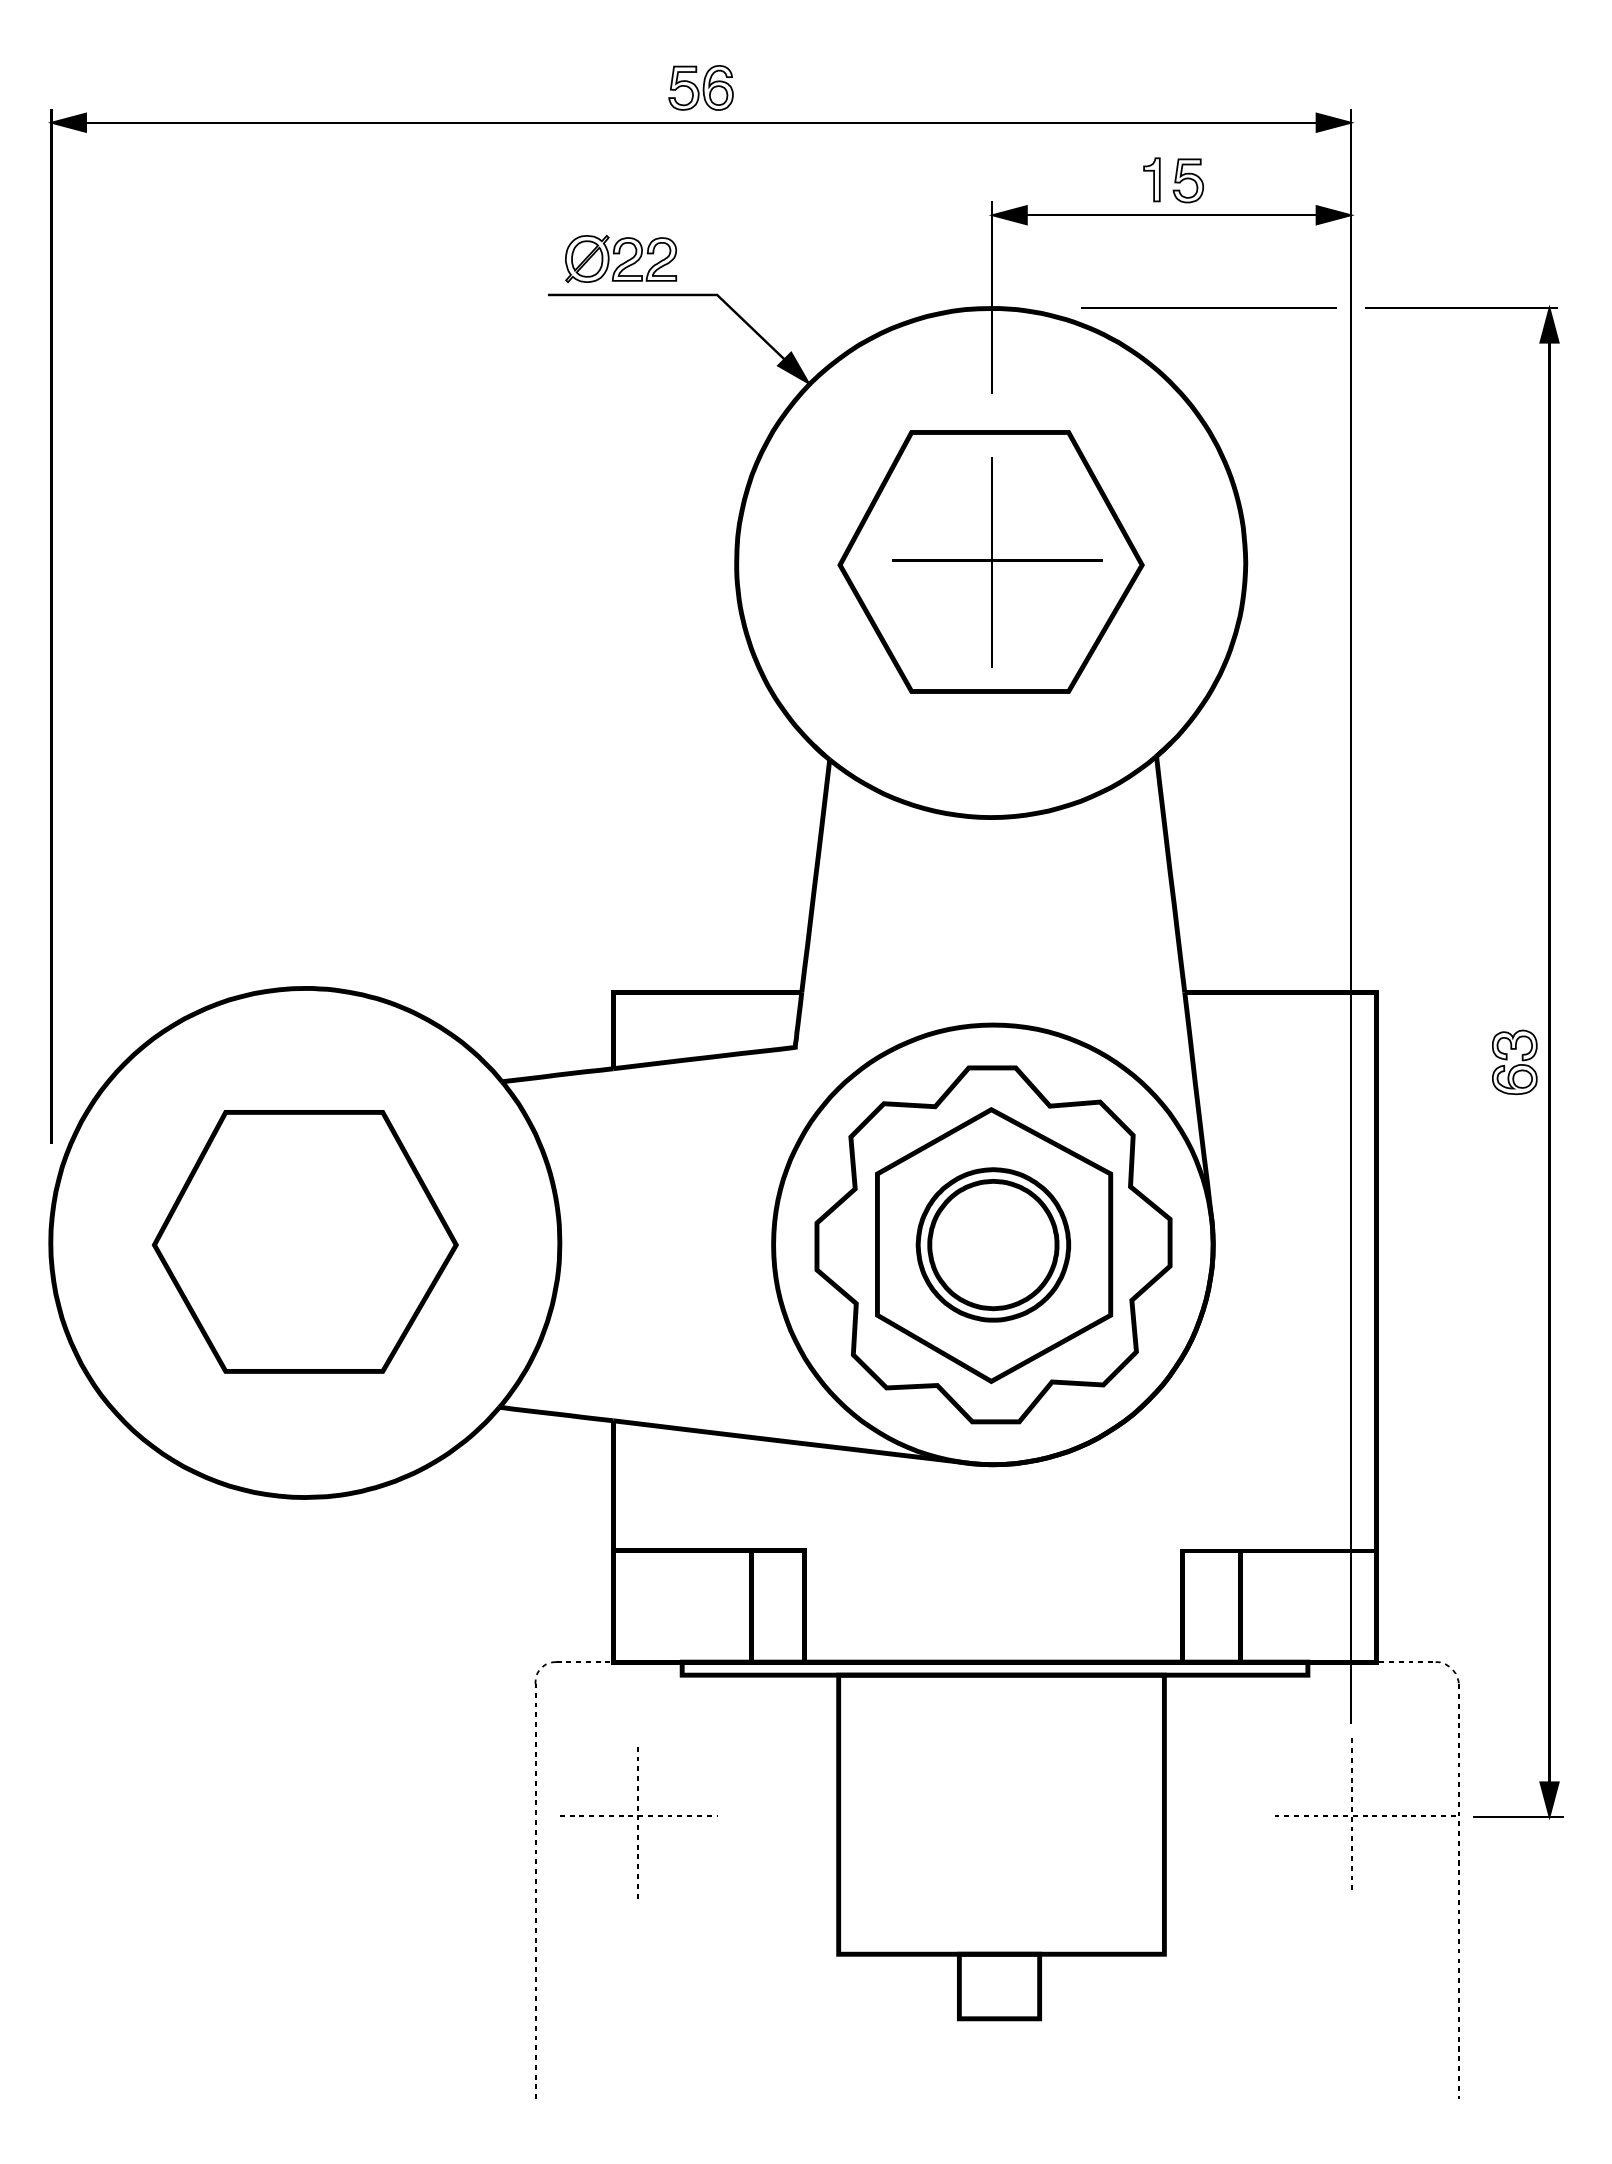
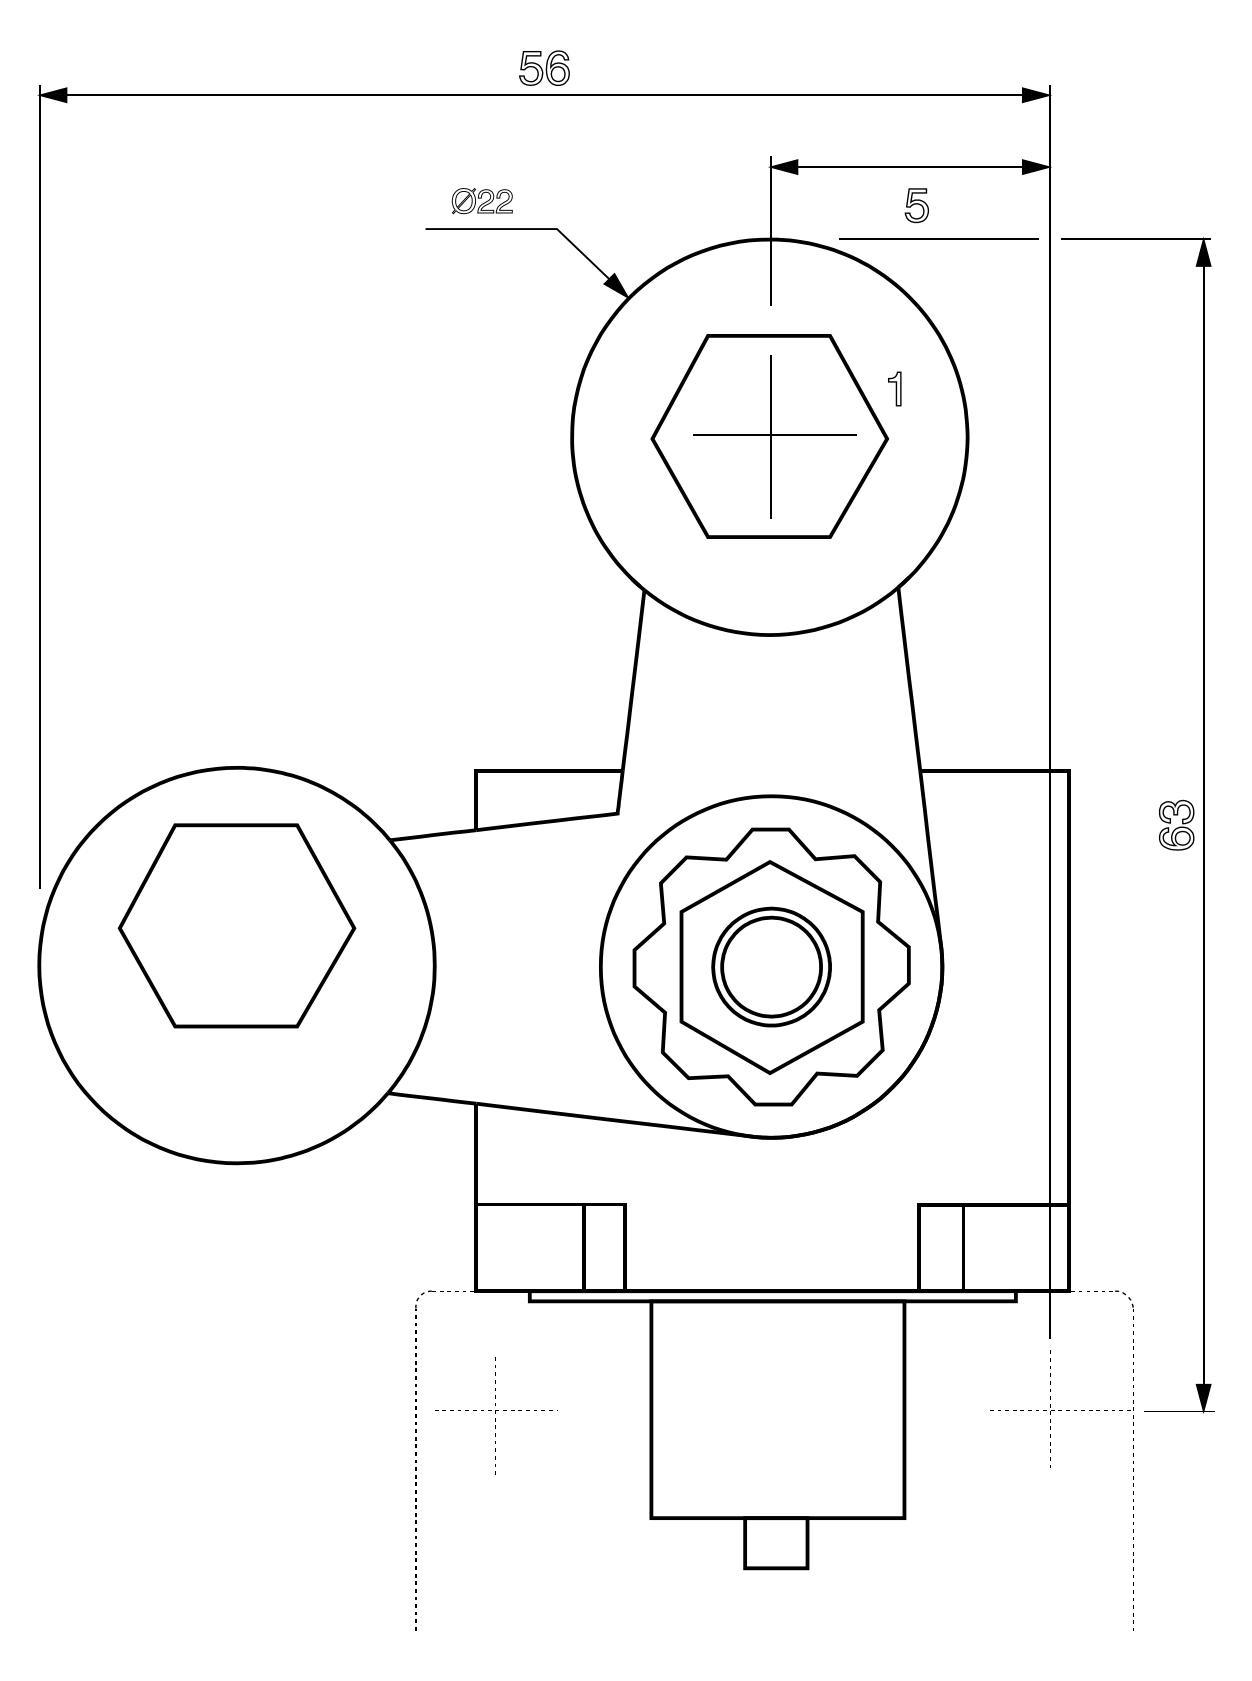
part: (1151, 179) -> (894, 388), moved
part: (1187, 180) -> (916, 205), moved
part: (620, 258) -> (481, 200), size x0.7
part: (304, 1241) -> (236, 925), moved

